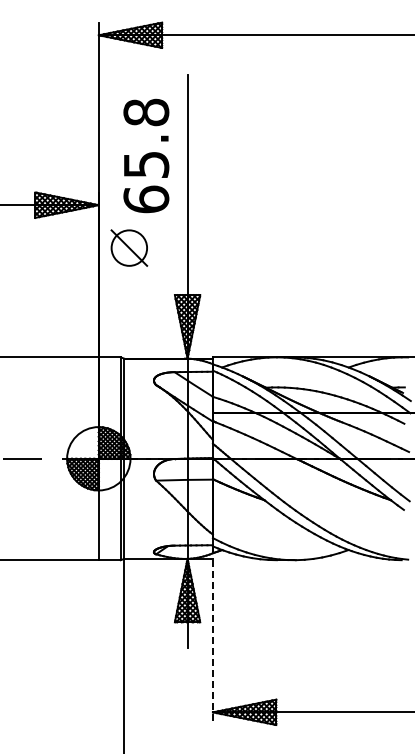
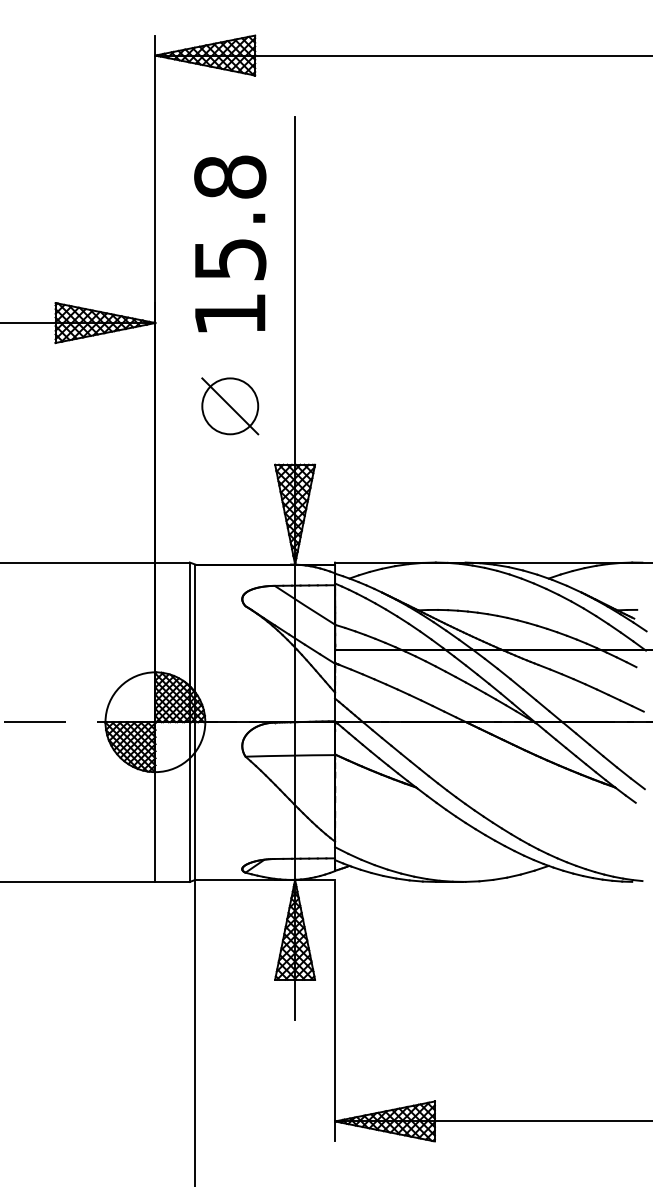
text: (146, 199) -> (230, 314), 65.8 -> 15.8
part: (129, 247) -> (230, 405), moved
line: (212, 643) -> (334, 1013), dashed -> solid

